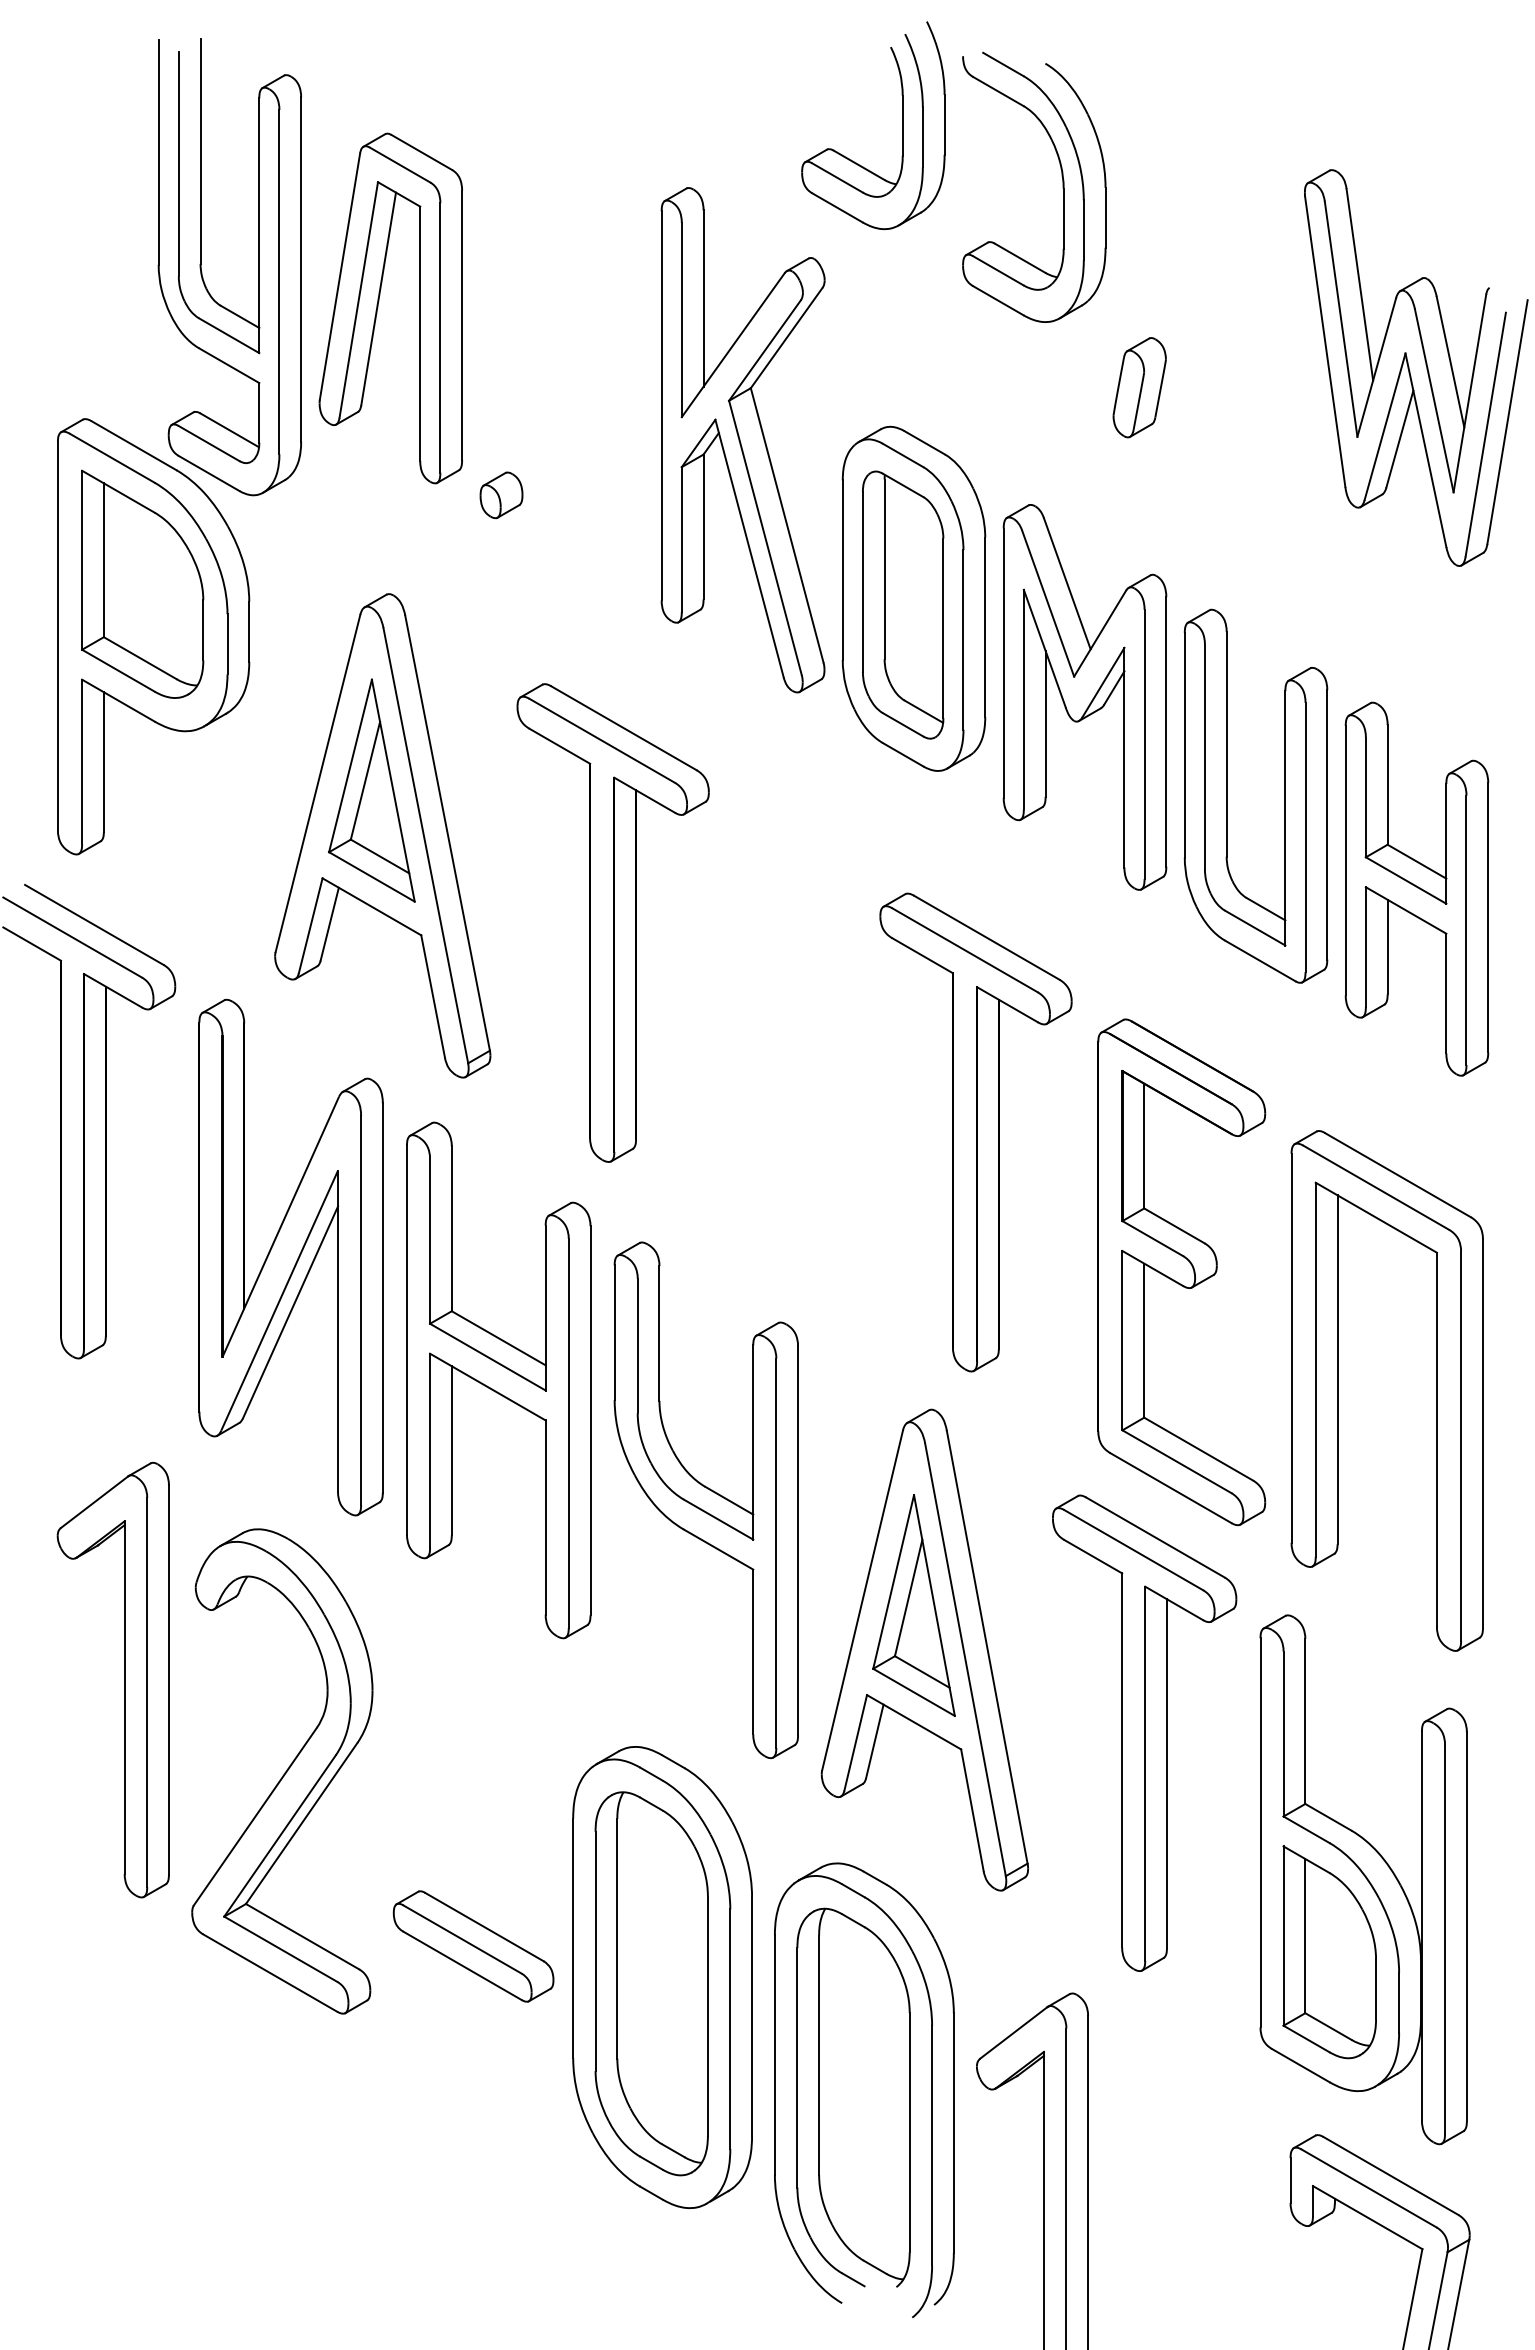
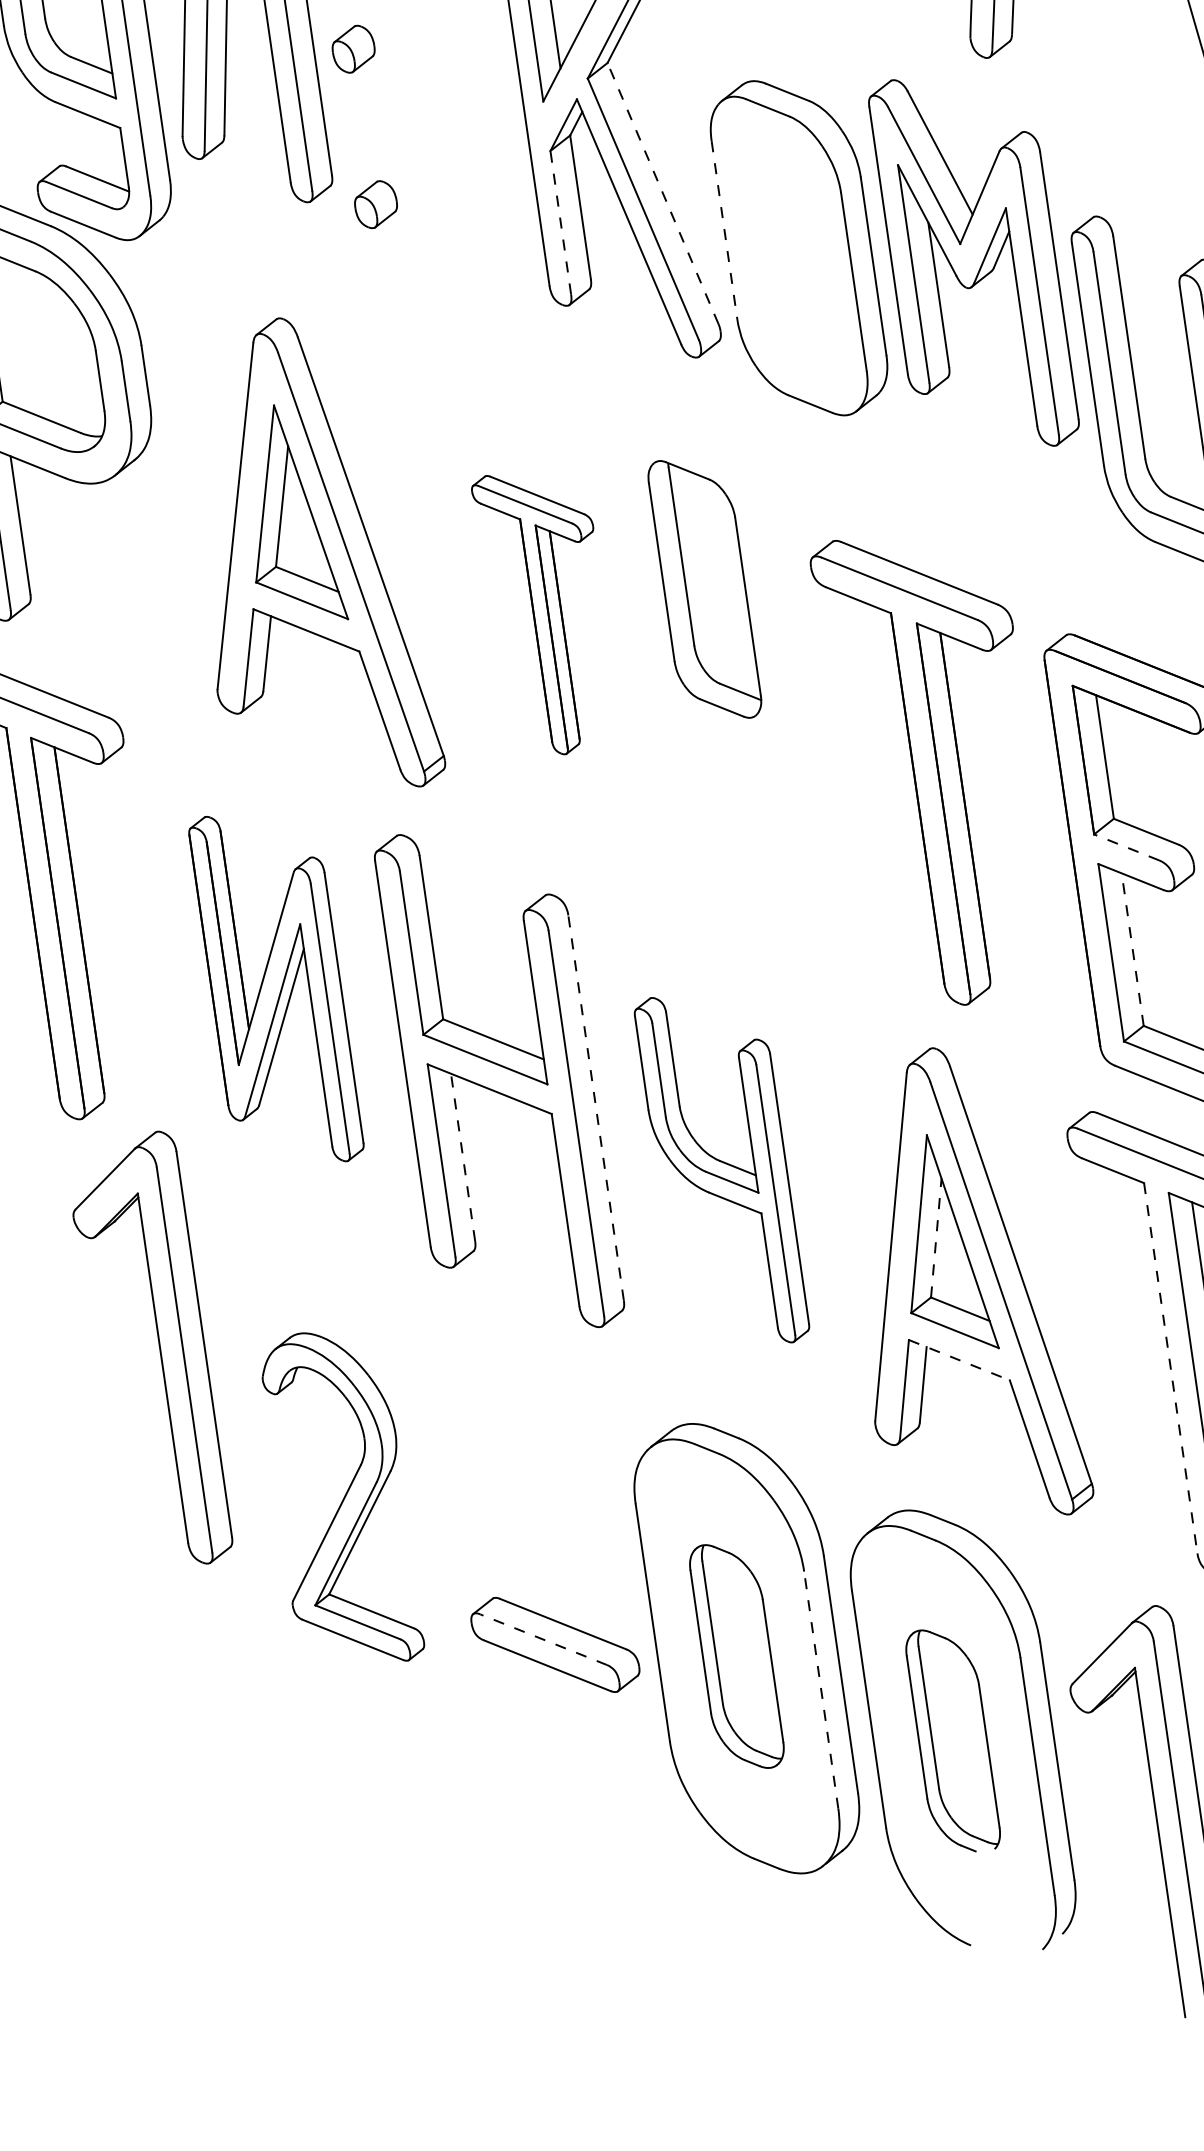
part: (501, 338) -> (353, 49), added
line: (787, 525) -> (663, 193), solid -> dashed
line: (681, 539) -> (560, 222), solid -> dashed
line: (842, 570) -> (724, 230), solid -> dashed
part: (903, 604) -> (705, 588), moved
part: (1084, 697) -> (973, 263), moved
part: (612, 922) -> (546, 611), size x0.6
line: (1152, 1238) -> (1126, 847), solid -> dashed
part: (290, 1257) -> (275, 989), size x0.7
line: (1144, 1340) -> (1132, 949), solid -> dashed
line: (590, 1420) -> (596, 1107), solid -> dashed
line: (451, 1450) -> (462, 1157), solid -> dashed
part: (705, 1500) -> (721, 1170), size x0.7
line: (908, 1598) -> (936, 1238), solid -> dashed
part: (124, 1679) -> (160, 1350), moved
line: (914, 1722) -> (959, 1360), solid -> dashed
line: (1122, 1760) -> (1171, 1368), solid -> dashed
part: (282, 1771) -> (341, 1498), size x0.7
line: (462, 1939) -> (543, 1639), solid -> dashed
part: (651, 1983) -> (736, 1656), size x0.6
line: (730, 2029) -> (821, 1690), solid -> dashed
part: (853, 2097) -> (952, 1740), size x0.6

